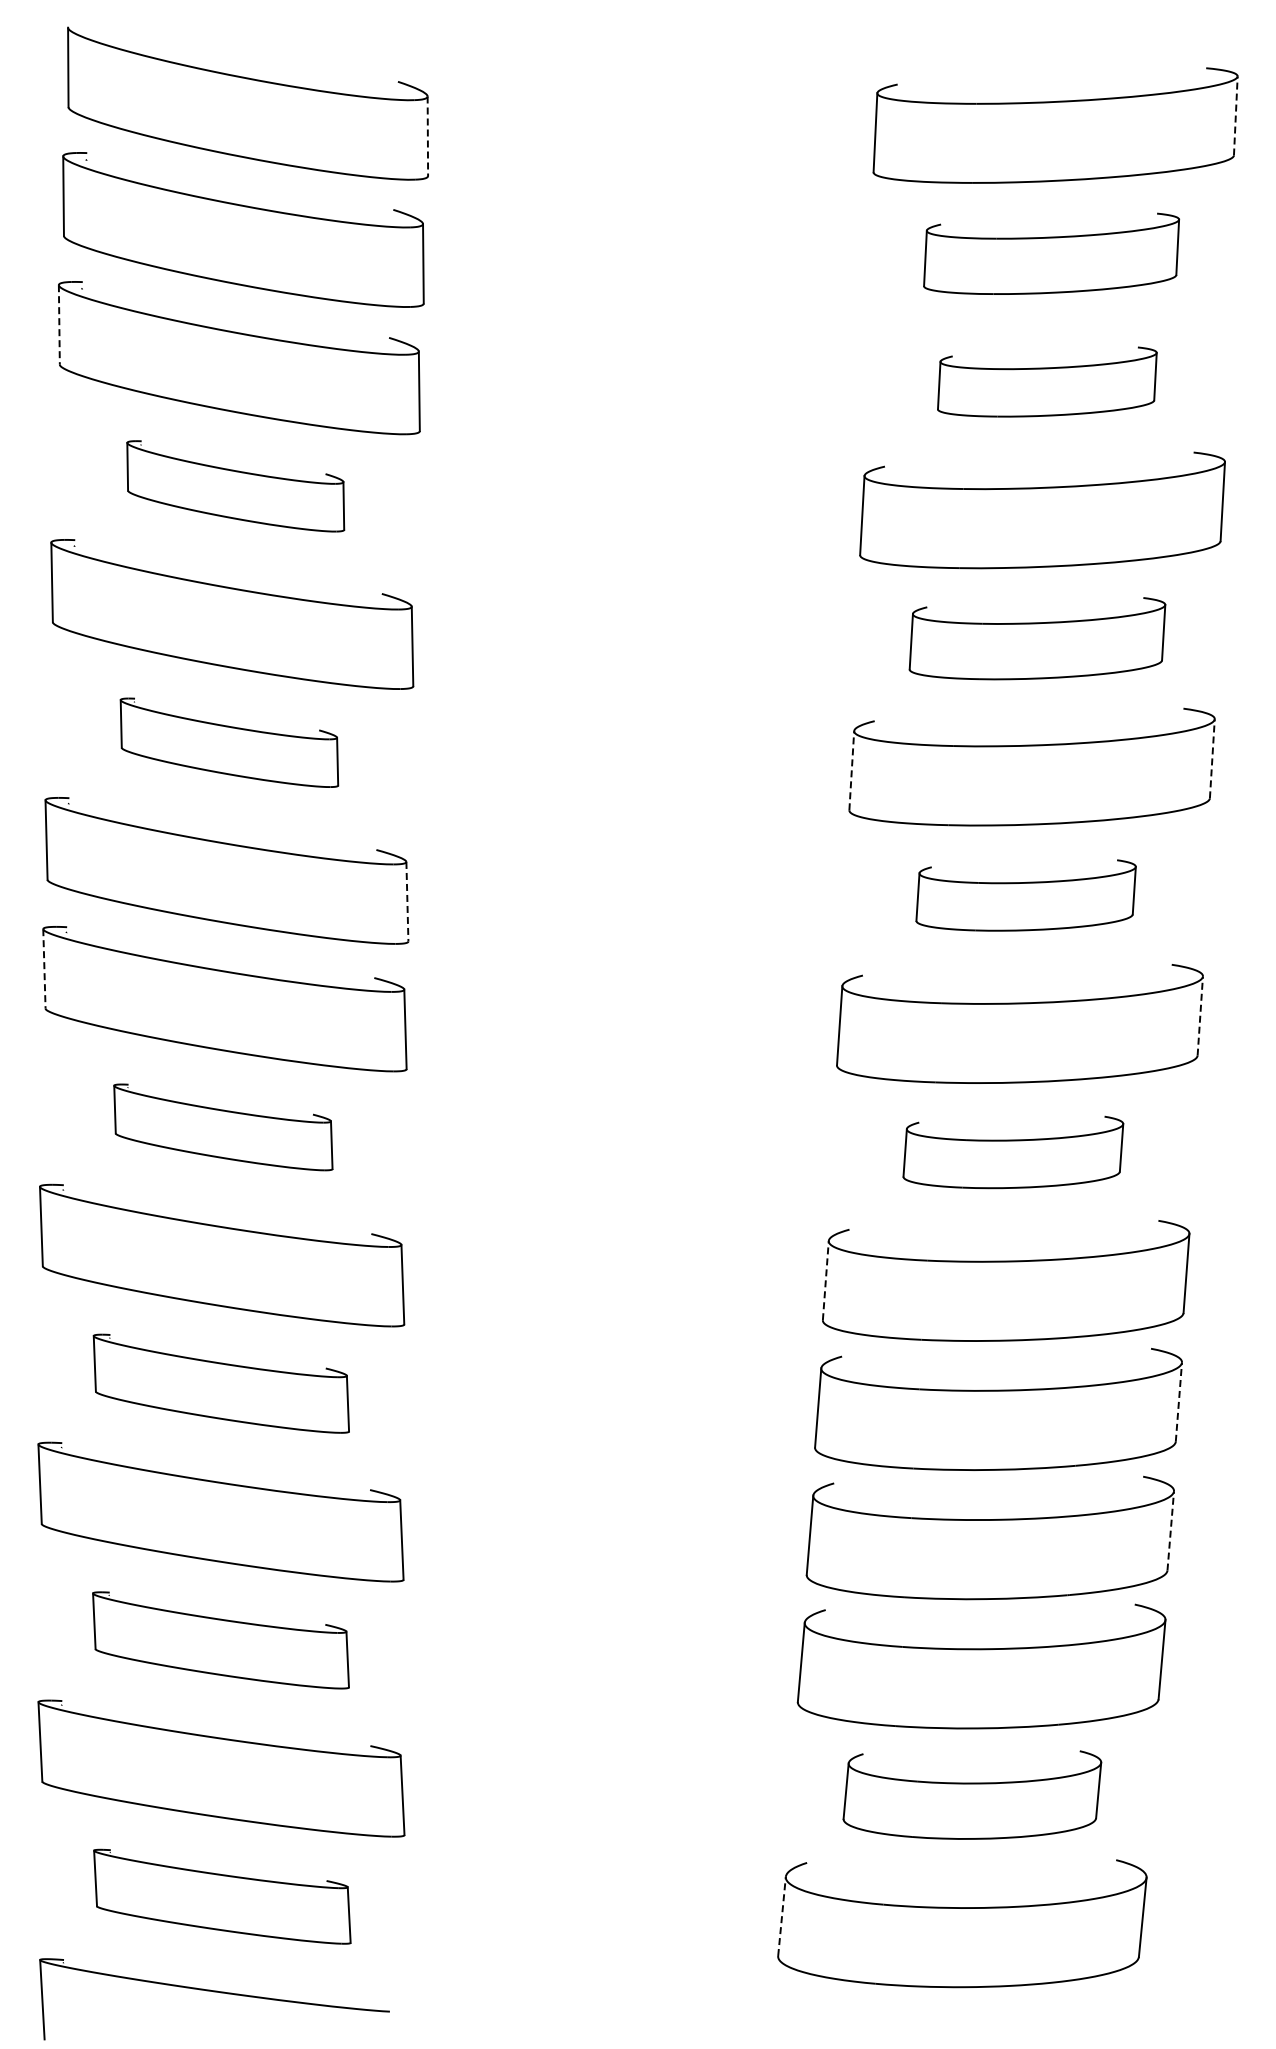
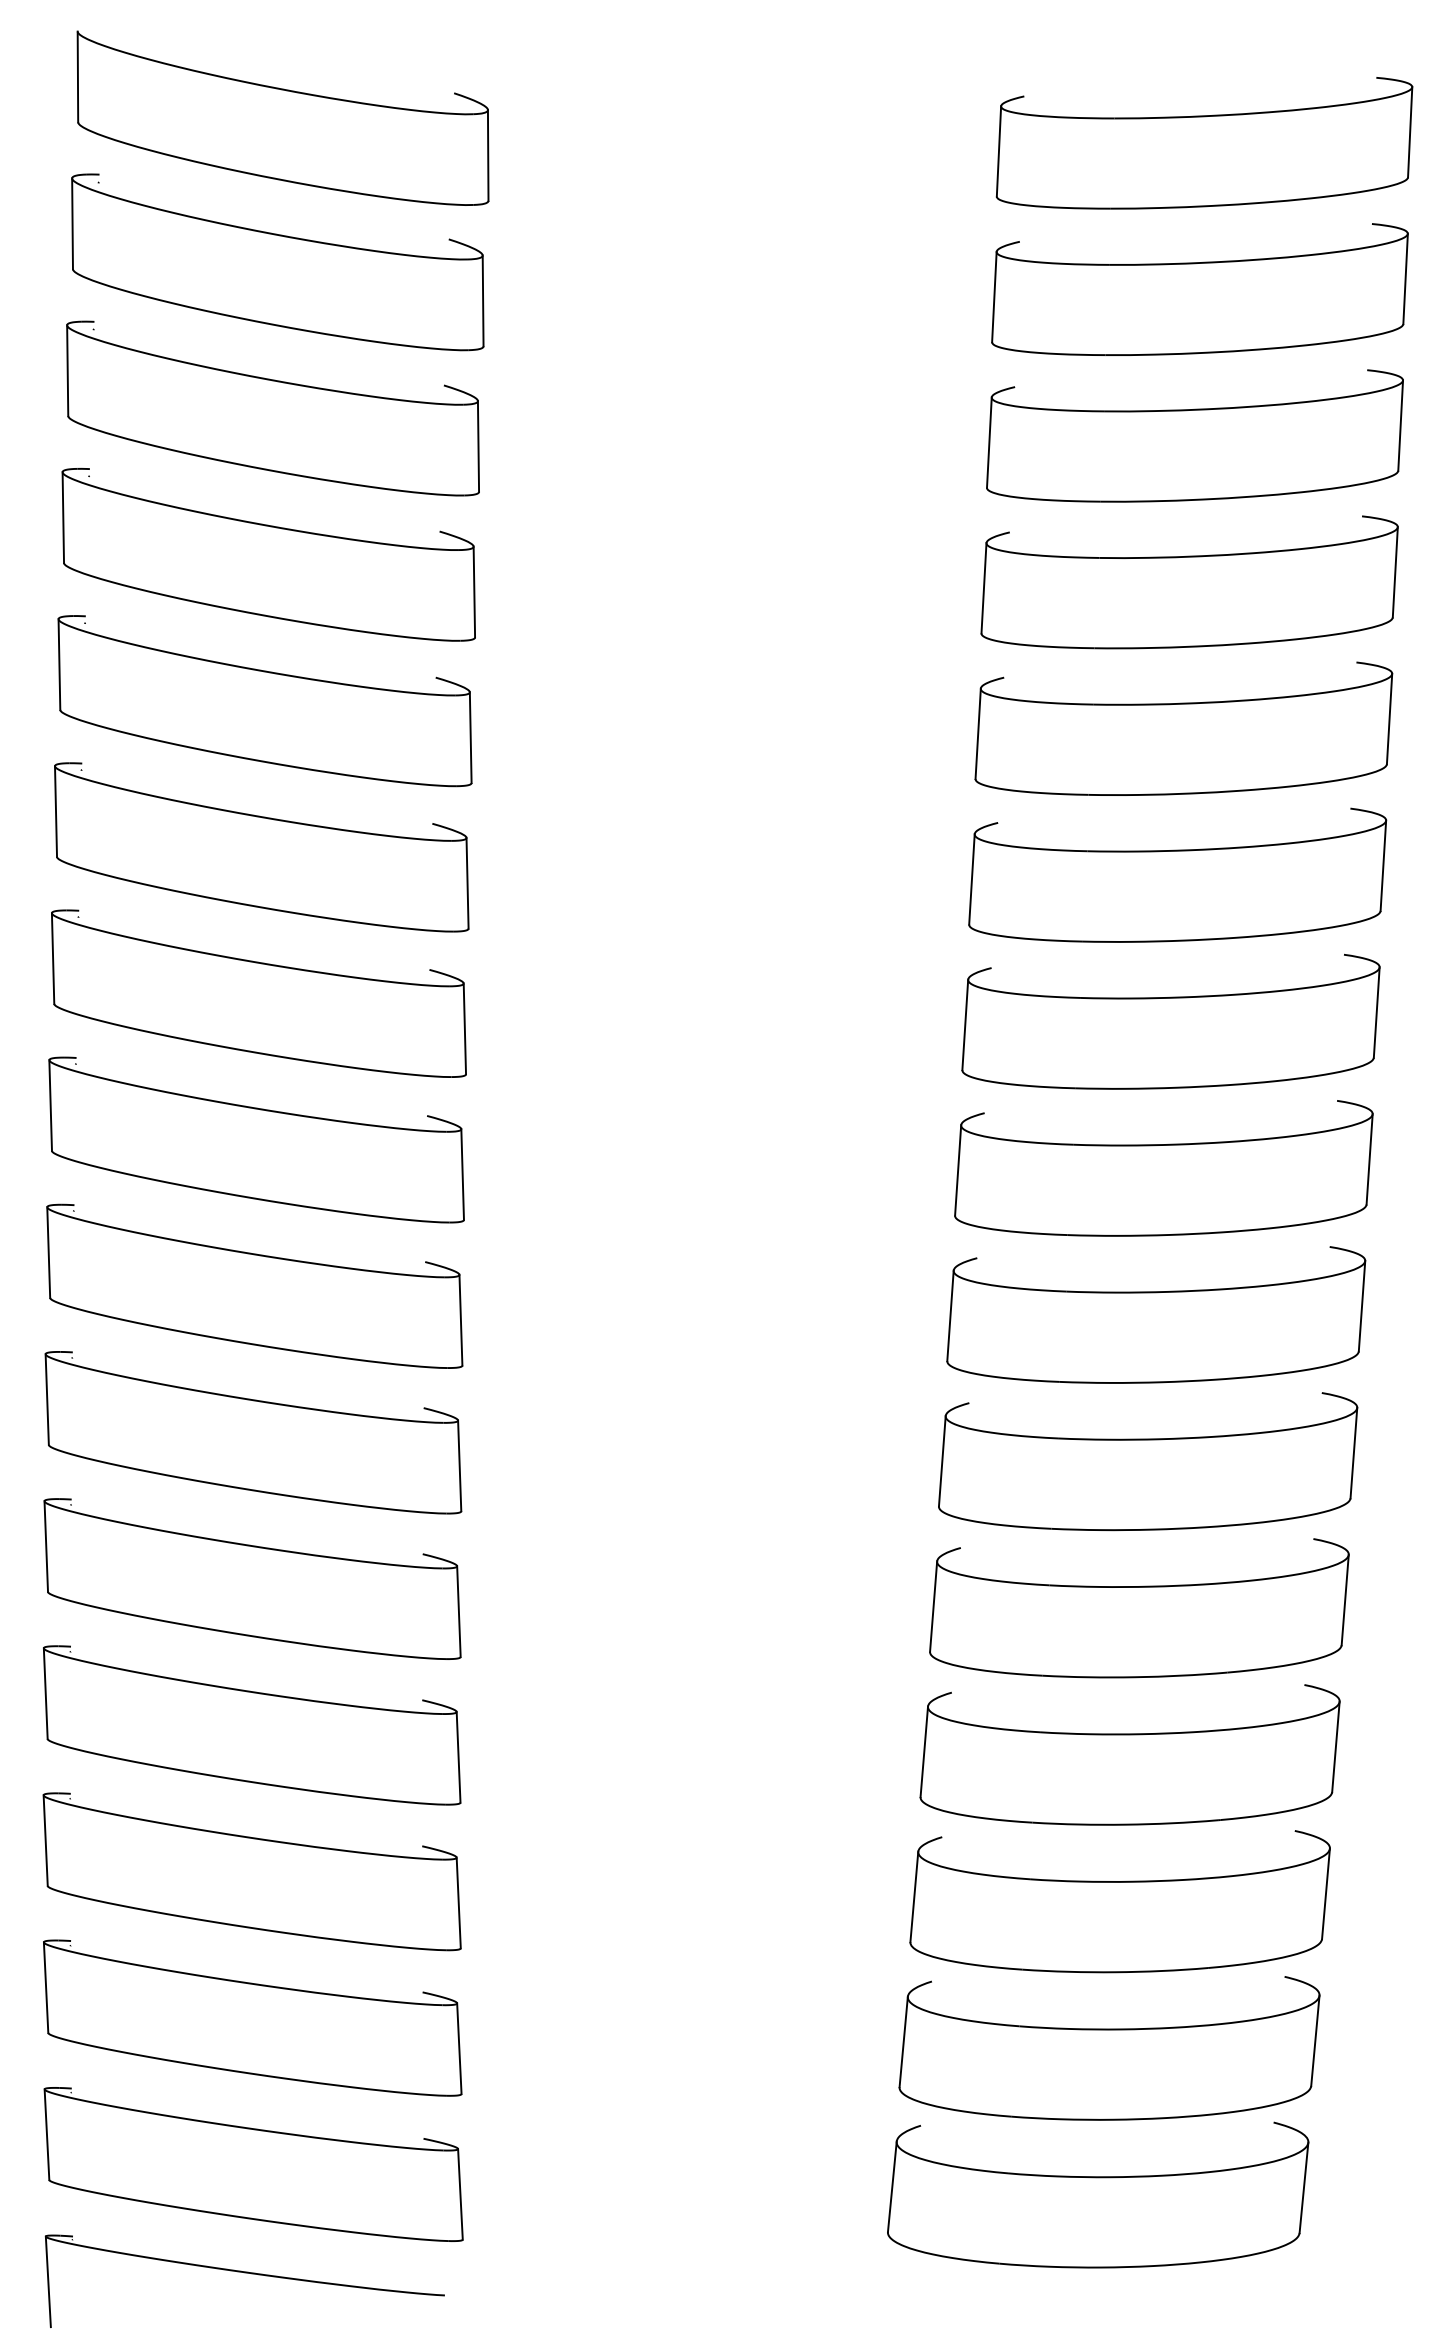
line: (1235, 115) -> (1409, 131), dashed -> solid
line: (427, 136) -> (487, 155), dashed -> solid
part: (1051, 253) -> (1199, 289), size x1.43
line: (59, 324) -> (67, 370), dashed -> solid
part: (1047, 381) -> (1195, 435), size x1.67
part: (235, 486) -> (268, 555), size x1.67
part: (1037, 638) -> (1183, 728), size x1.43
part: (229, 742) -> (261, 847), size x1.67
line: (1212, 758) -> (1383, 865), dashed -> solid
line: (851, 770) -> (971, 879), dashed -> solid
part: (1025, 895) -> (1170, 1021), size x1.67
line: (407, 901) -> (464, 1028), dashed -> solid
line: (44, 968) -> (50, 1105), dashed -> solid
line: (1200, 1016) -> (1369, 1159), dashed -> solid
part: (223, 1127) -> (255, 1286), size x1.67
part: (1013, 1152) -> (1156, 1315), size x1.67
line: (825, 1280) -> (941, 1461), dashed -> solid
part: (221, 1383) -> (252, 1578), size x1.43
line: (1178, 1402) -> (1344, 1600), dashed -> solid
line: (1170, 1530) -> (1335, 1746), dashed -> solid
part: (220, 1640) -> (251, 1871), size x1.43
part: (972, 1794) -> (1109, 2047), size x1.43
part: (222, 1896) -> (253, 2164), size x1.43
line: (782, 1916) -> (892, 2186), dashed -> solid

